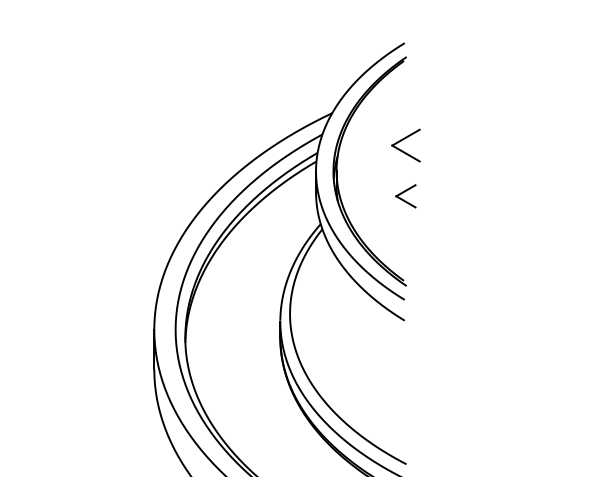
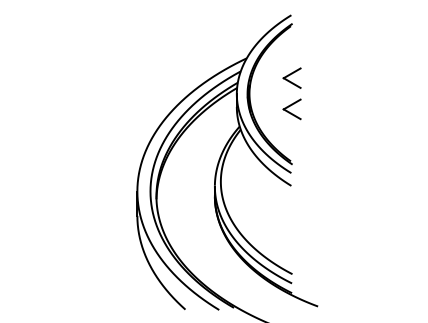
part: (404, 196) -> (291, 109), size x1.43

